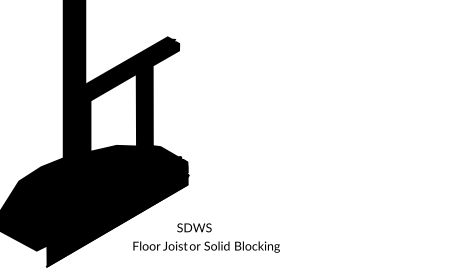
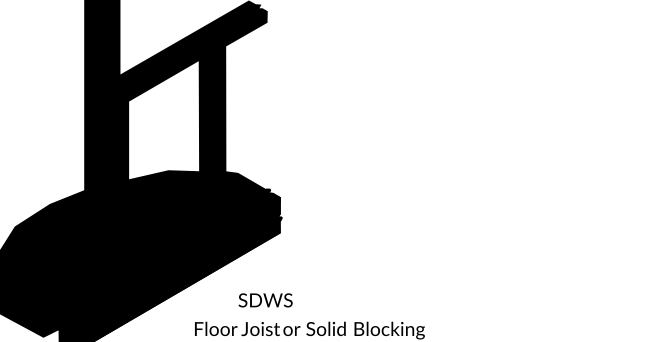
text: (194, 227) -> (265, 299), moved

